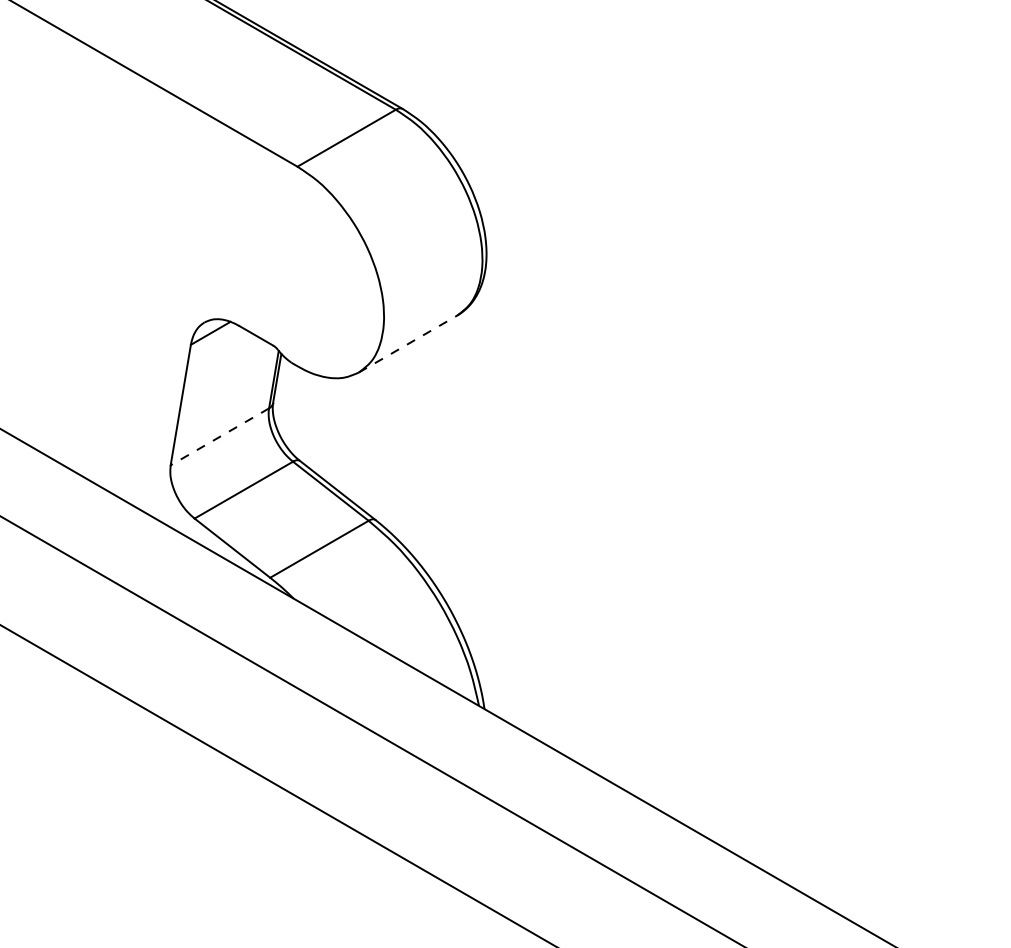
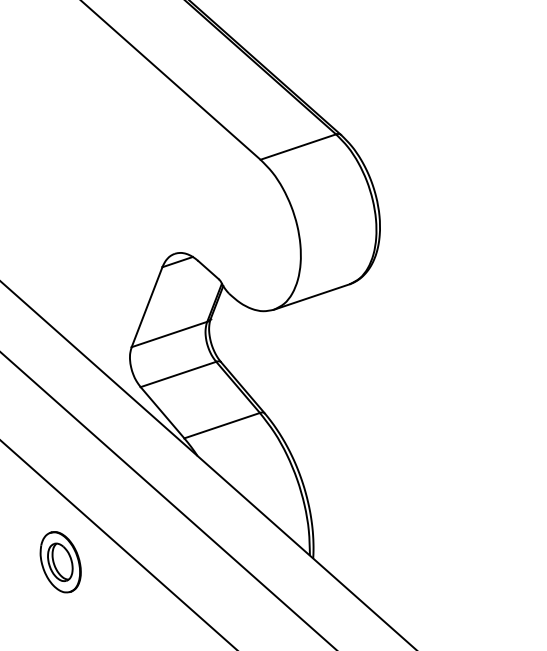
line: (408, 344) -> (311, 297), dashed -> solid
line: (219, 436) -> (169, 334), dashed -> solid
part: (132, 785) -> (60, 561), added

